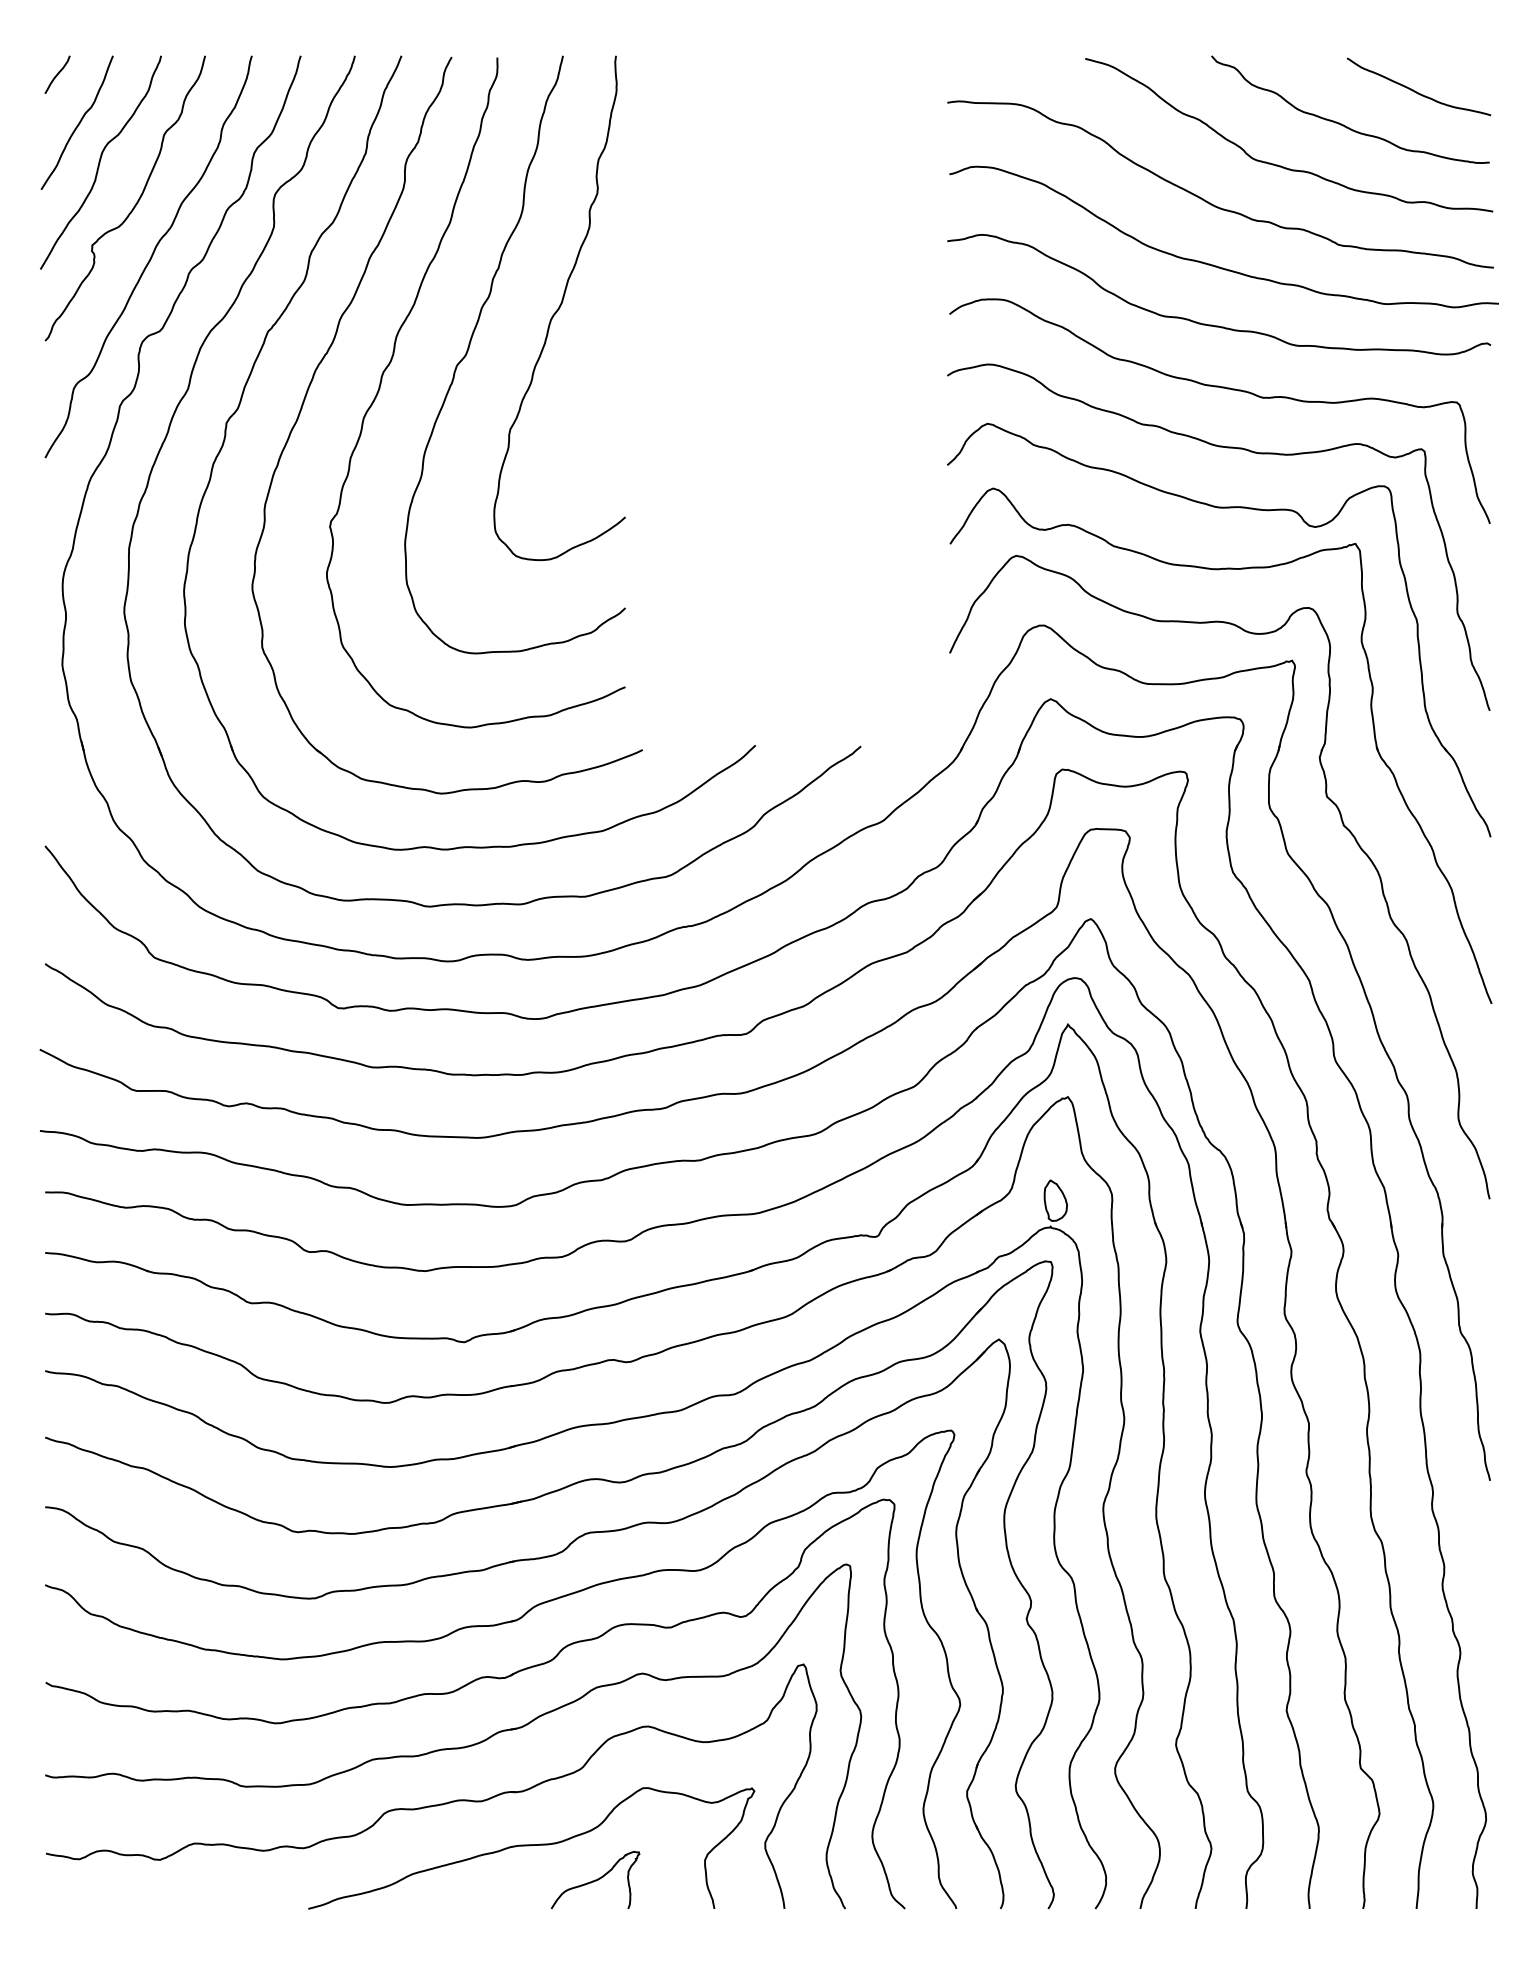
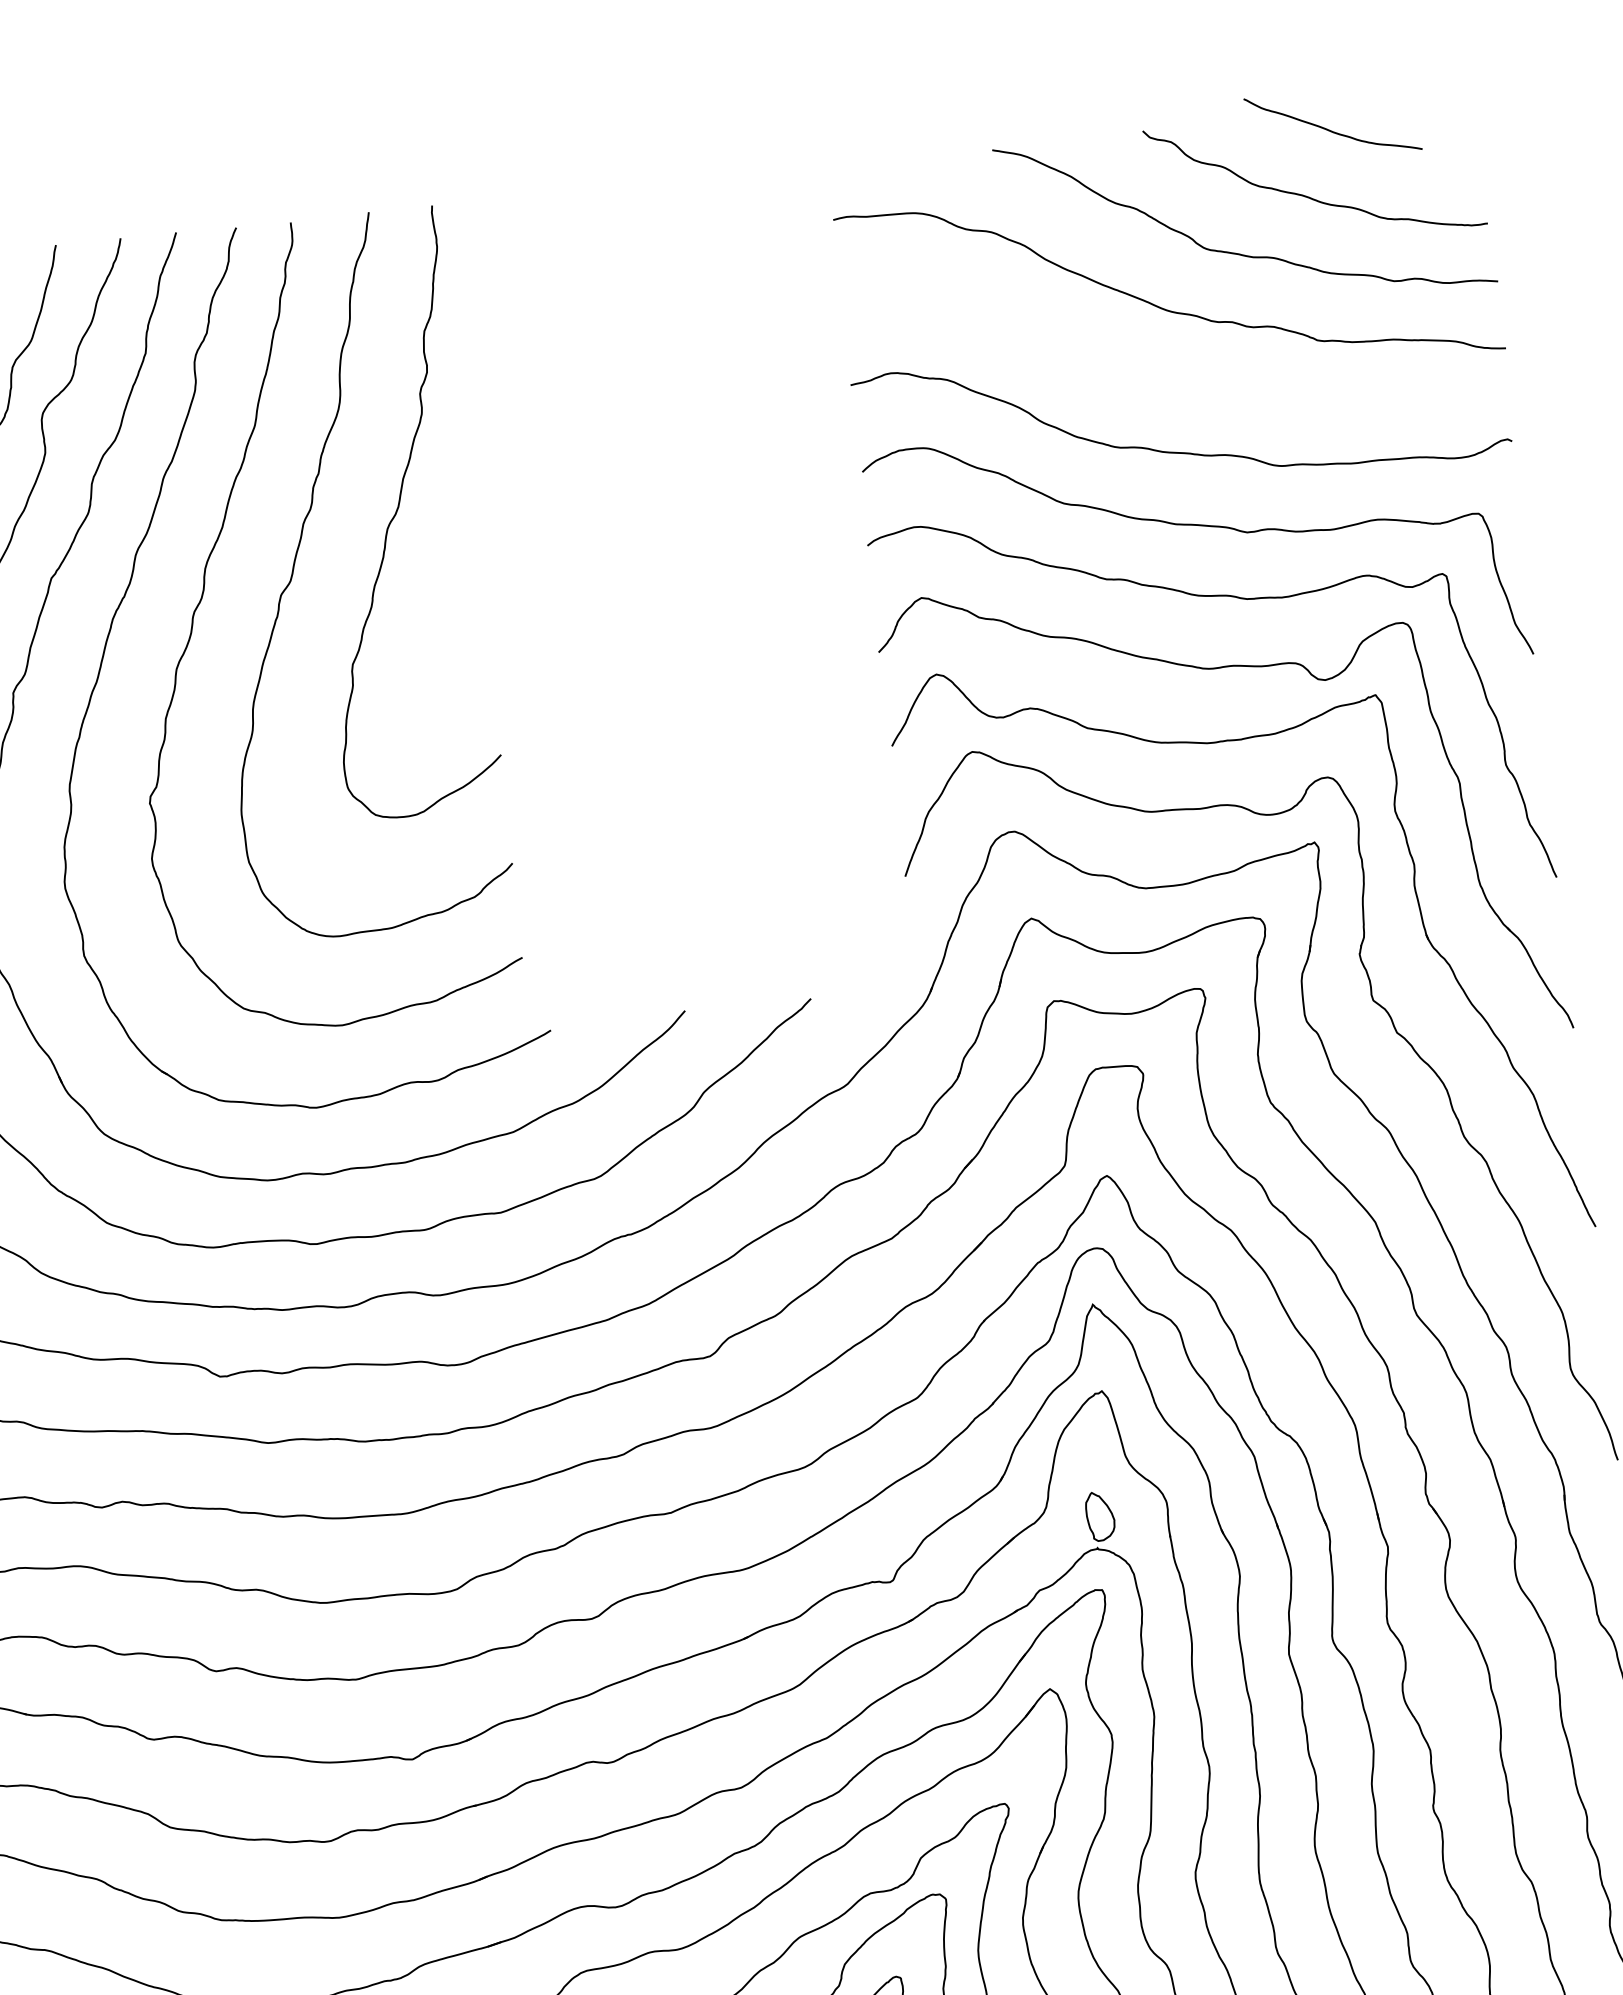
curve: (1415, 90) -> (1329, 128), moved
curve: (1213, 264) -> (1171, 379), removed

